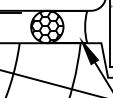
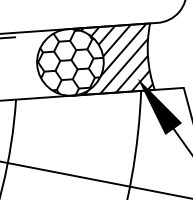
hatch: (69, 26) -> (115, 58), added

